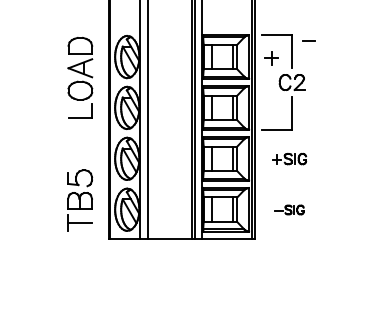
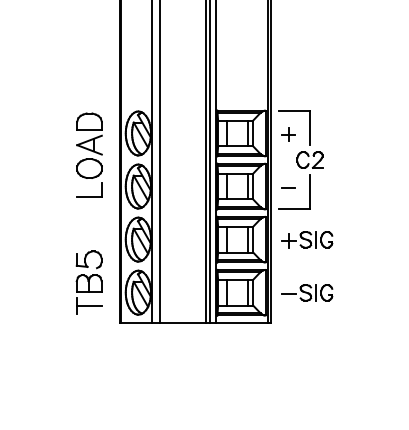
line: (308, 40) -> (288, 187), moved
part: (289, 158) -> (307, 239), size x1.43
part: (289, 209) -> (307, 292), size x1.67

